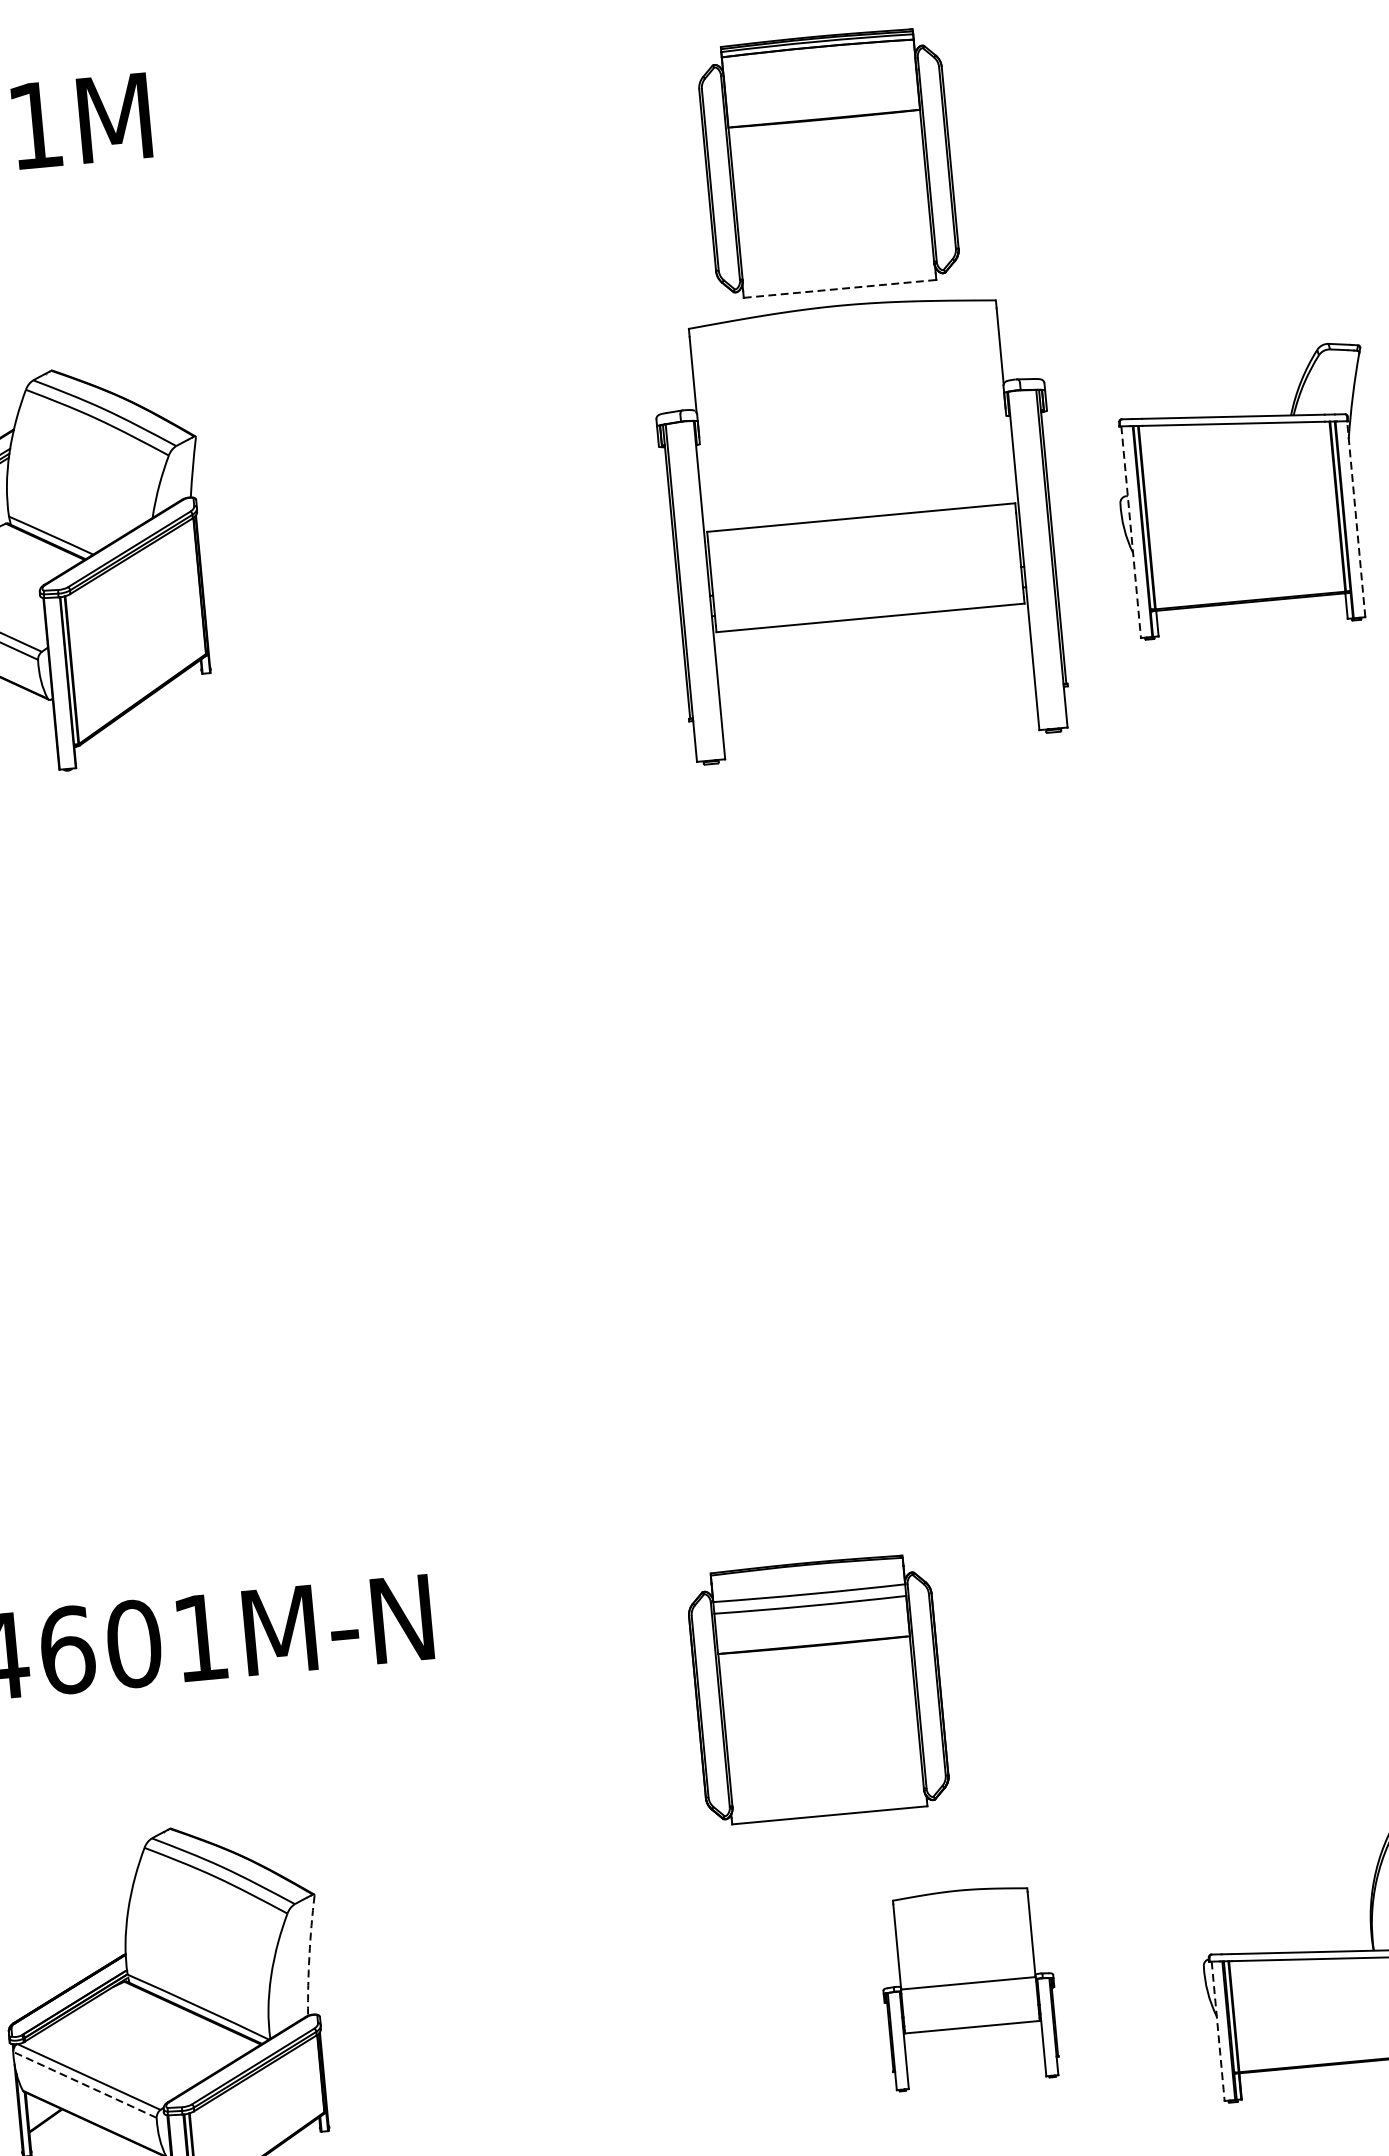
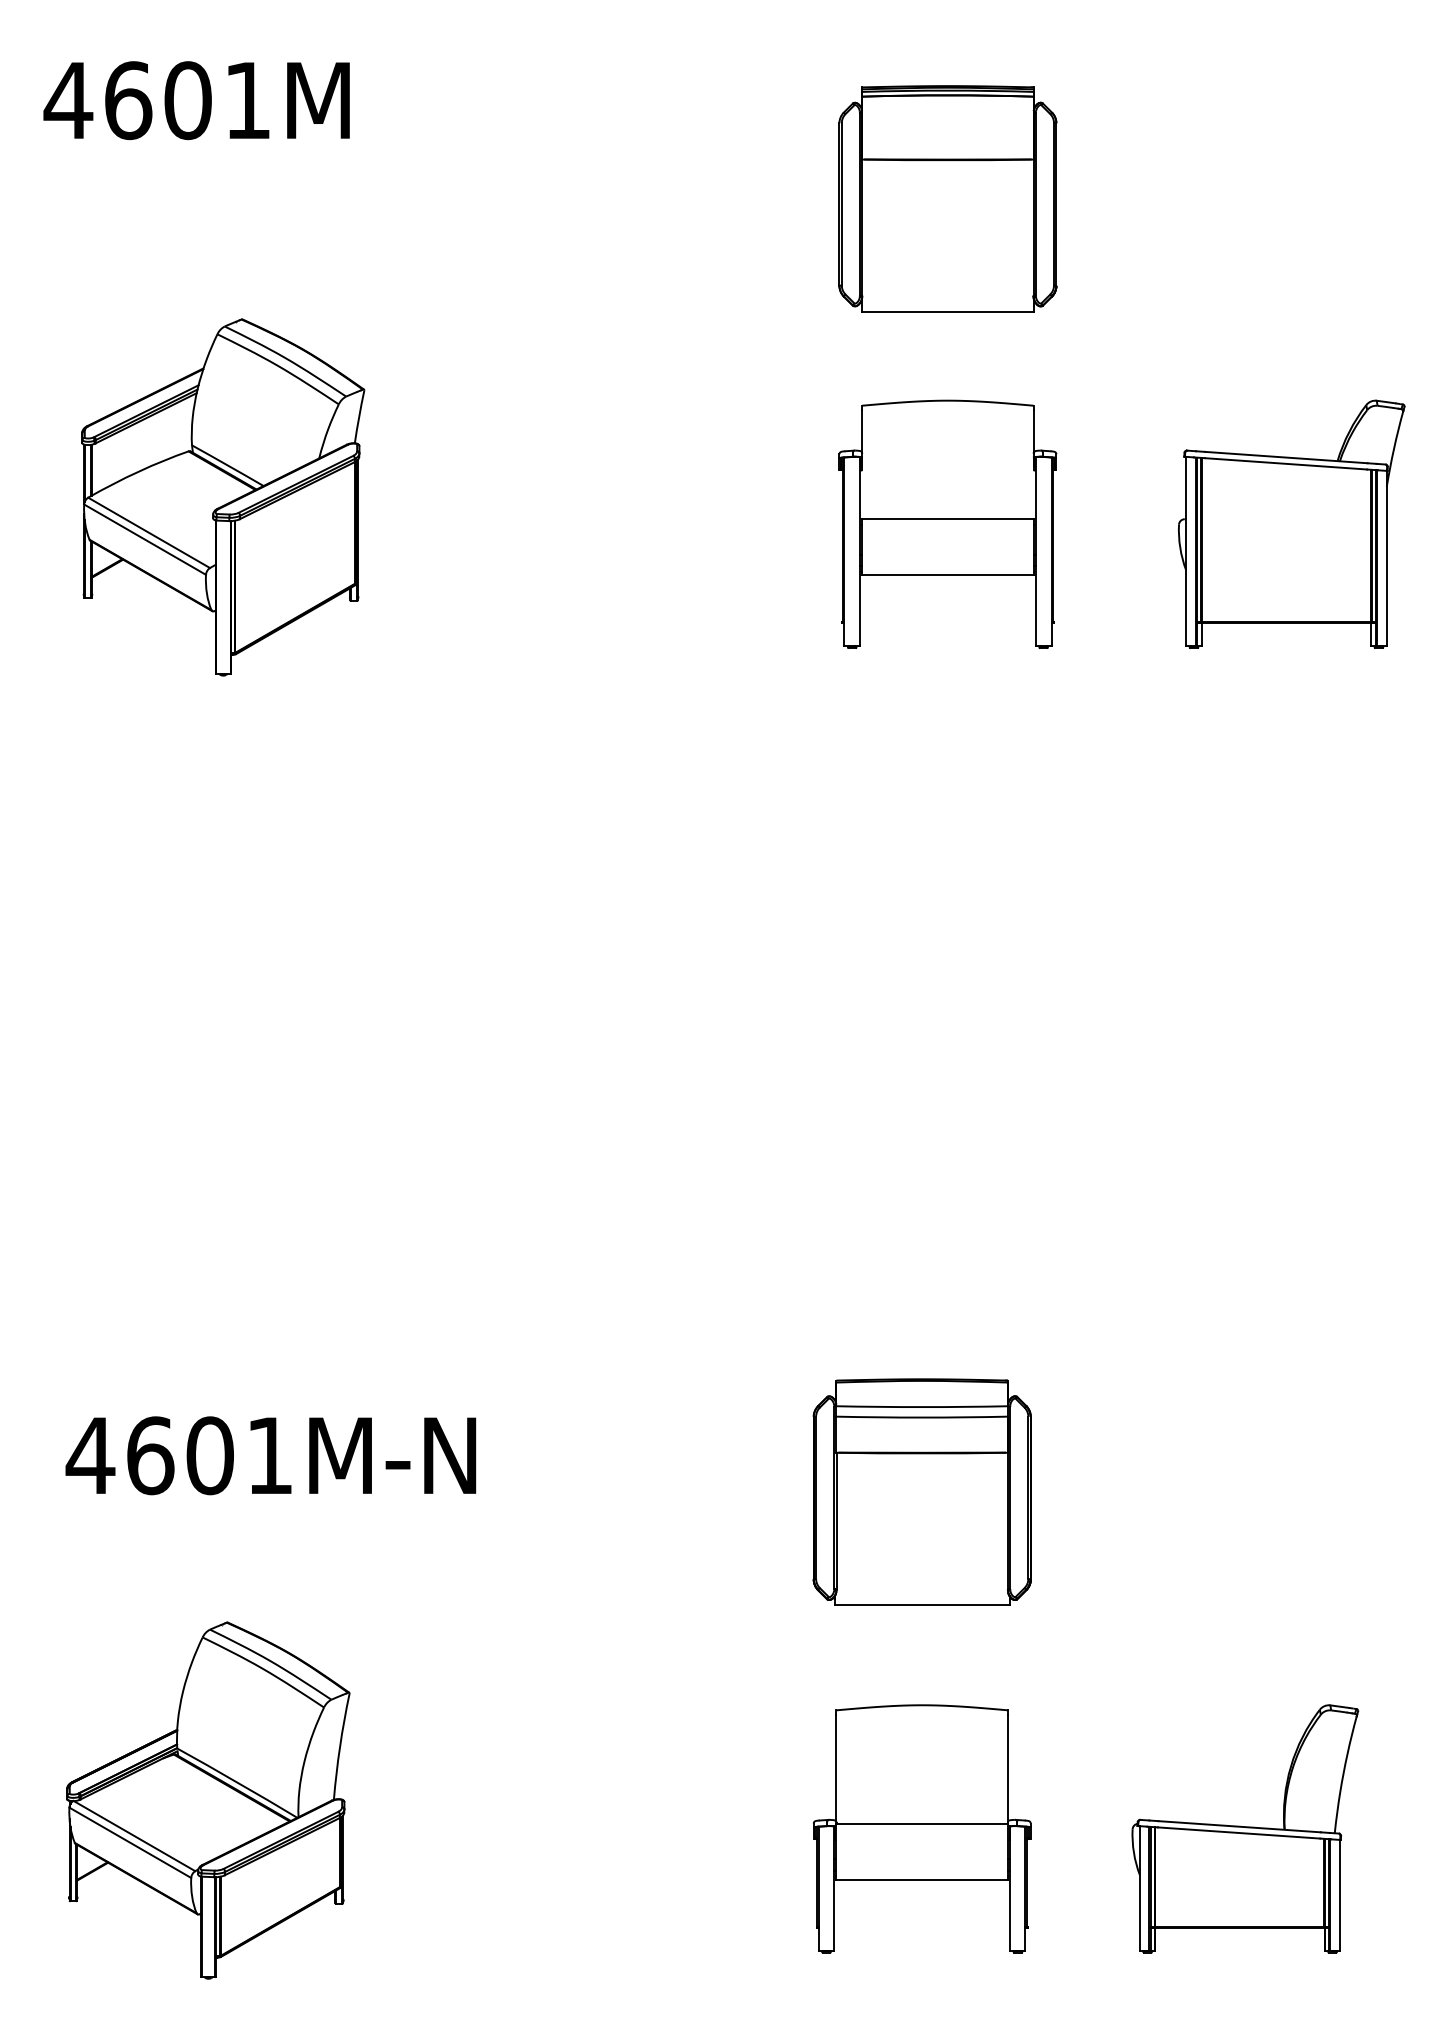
line: (840, 288) -> (948, 311), dashed -> solid
line: (1355, 519) -> (1386, 558), dashed -> solid
part: (861, 525) -> (947, 523), size x0.62
line: (1131, 532) -> (1186, 551), dashed -> solid
part: (817, 1688) -> (921, 1491), moved
arc: (309, 1955) -> (340, 1746), dashed -> solid
part: (968, 1986) -> (922, 1828), size x1.43
line: (1217, 2032) -> (1139, 1889), dashed -> solid
line: (84, 2084) -> (129, 1842), dashed -> solid

